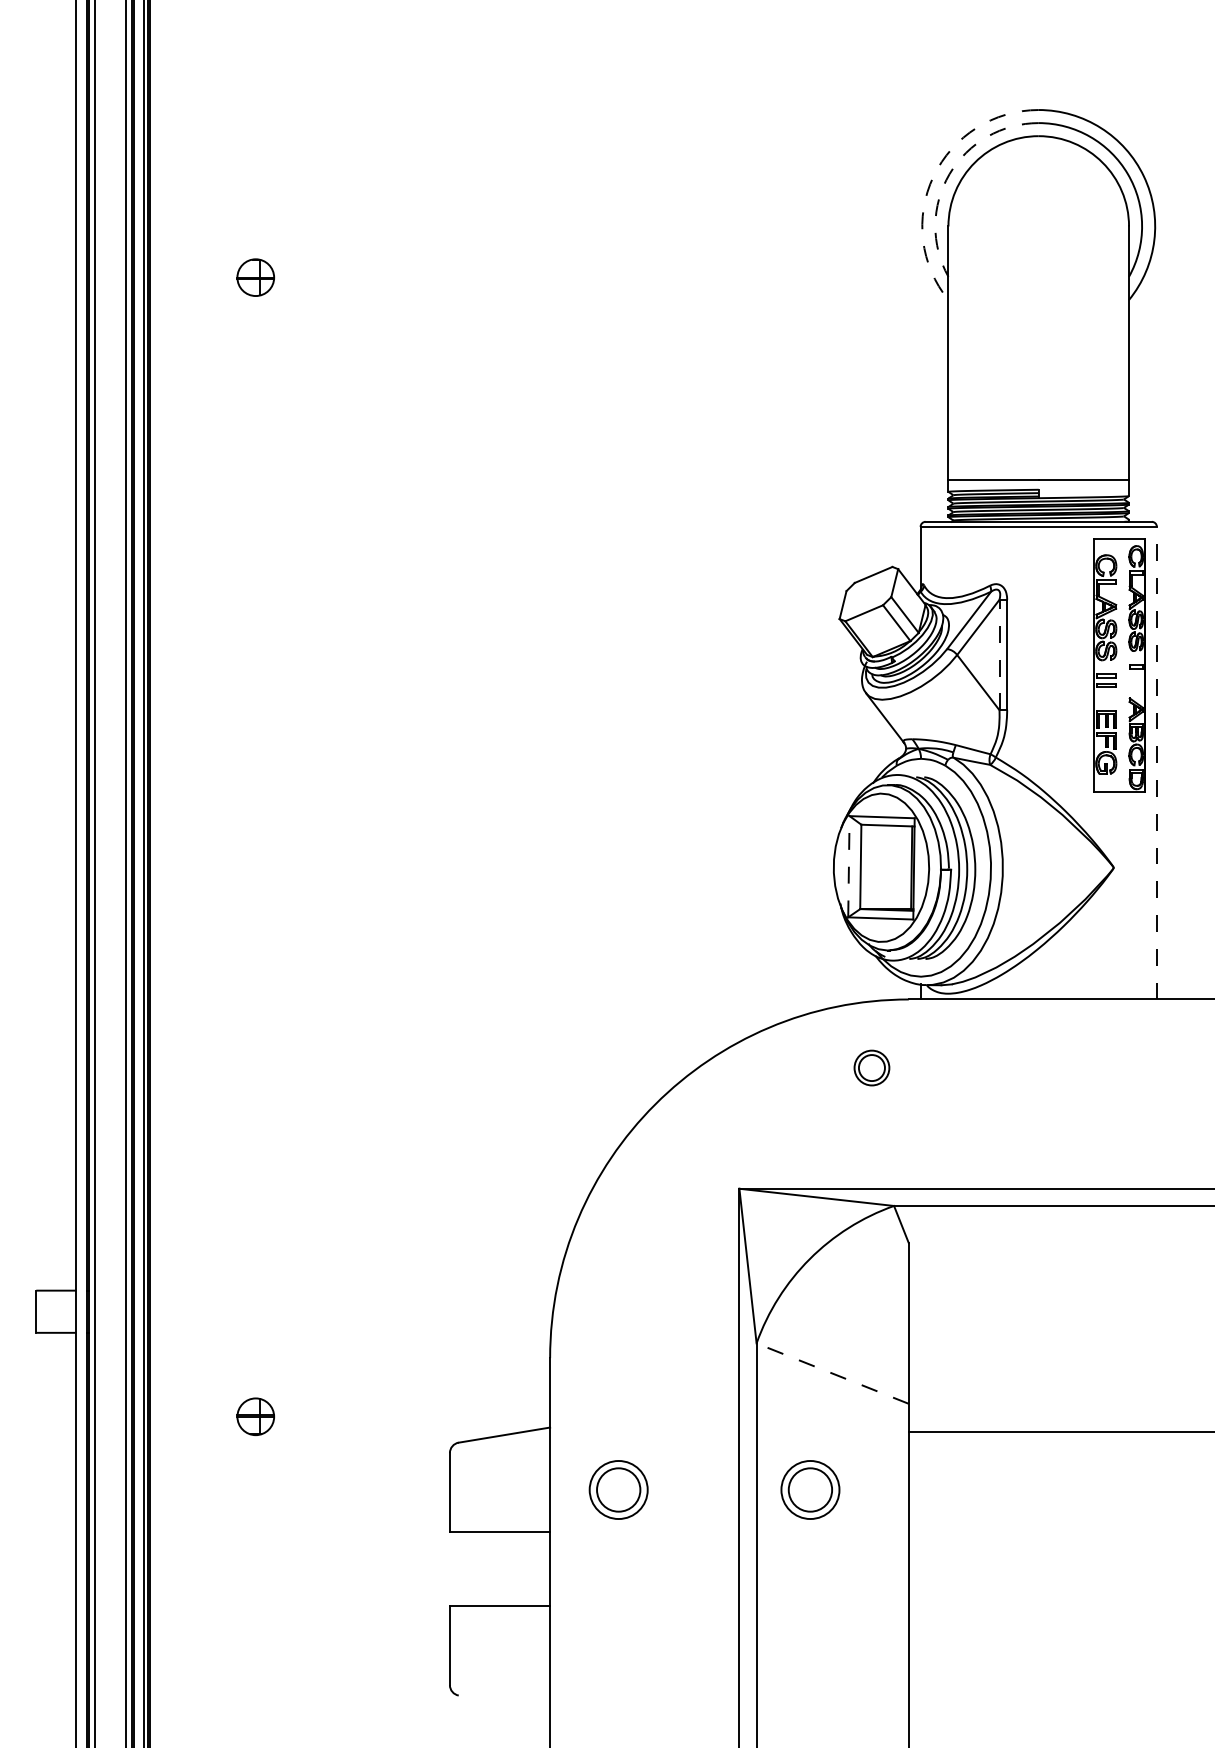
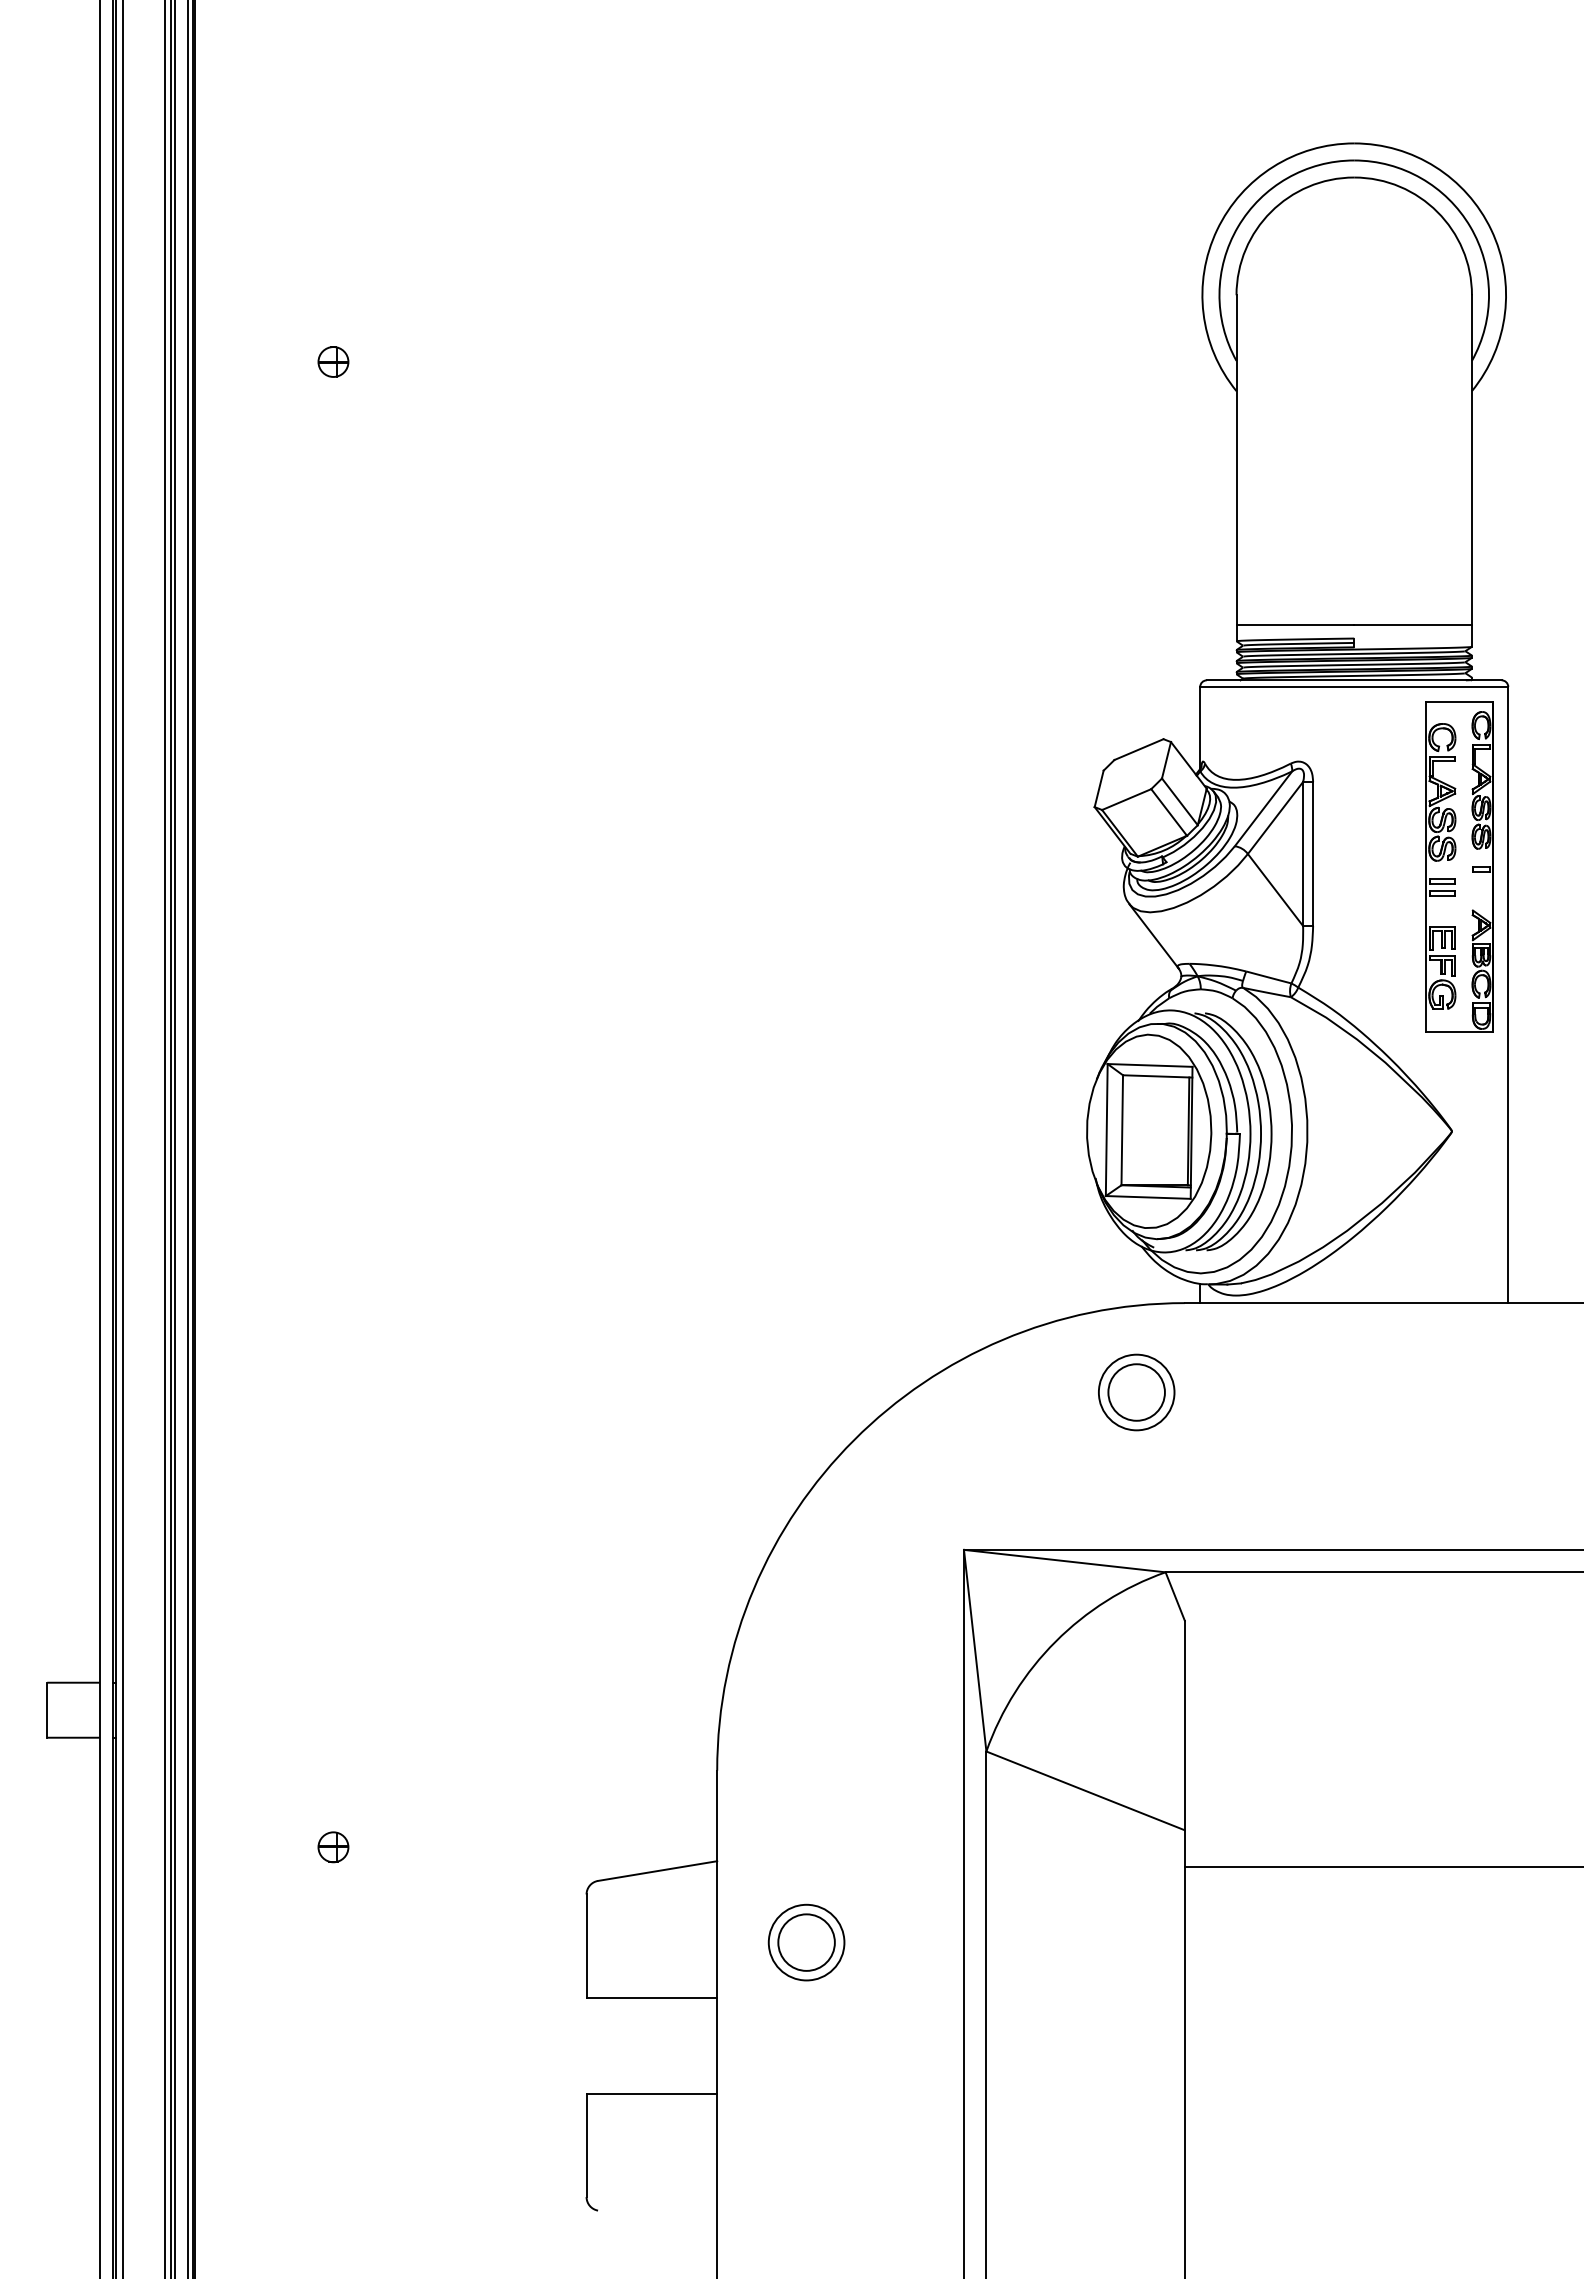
arc: (949, 174) -> (1238, 227), dashed -> solid
arc: (933, 176) -> (1217, 230), dashed -> solid
part: (255, 277) -> (333, 361), size x0.62
line: (999, 654) -> (1303, 853), dashed -> solid
line: (1157, 762) -> (1508, 994), dashed -> solid
line: (848, 866) -> (1106, 1129), dashed -> solid
part: (871, 1068) -> (1136, 1392), size x1.67
line: (832, 1373) -> (1085, 1790), dashed -> solid
part: (255, 1417) -> (333, 1847), size x0.62
part: (810, 1489) -> (1056, 1942), removed

